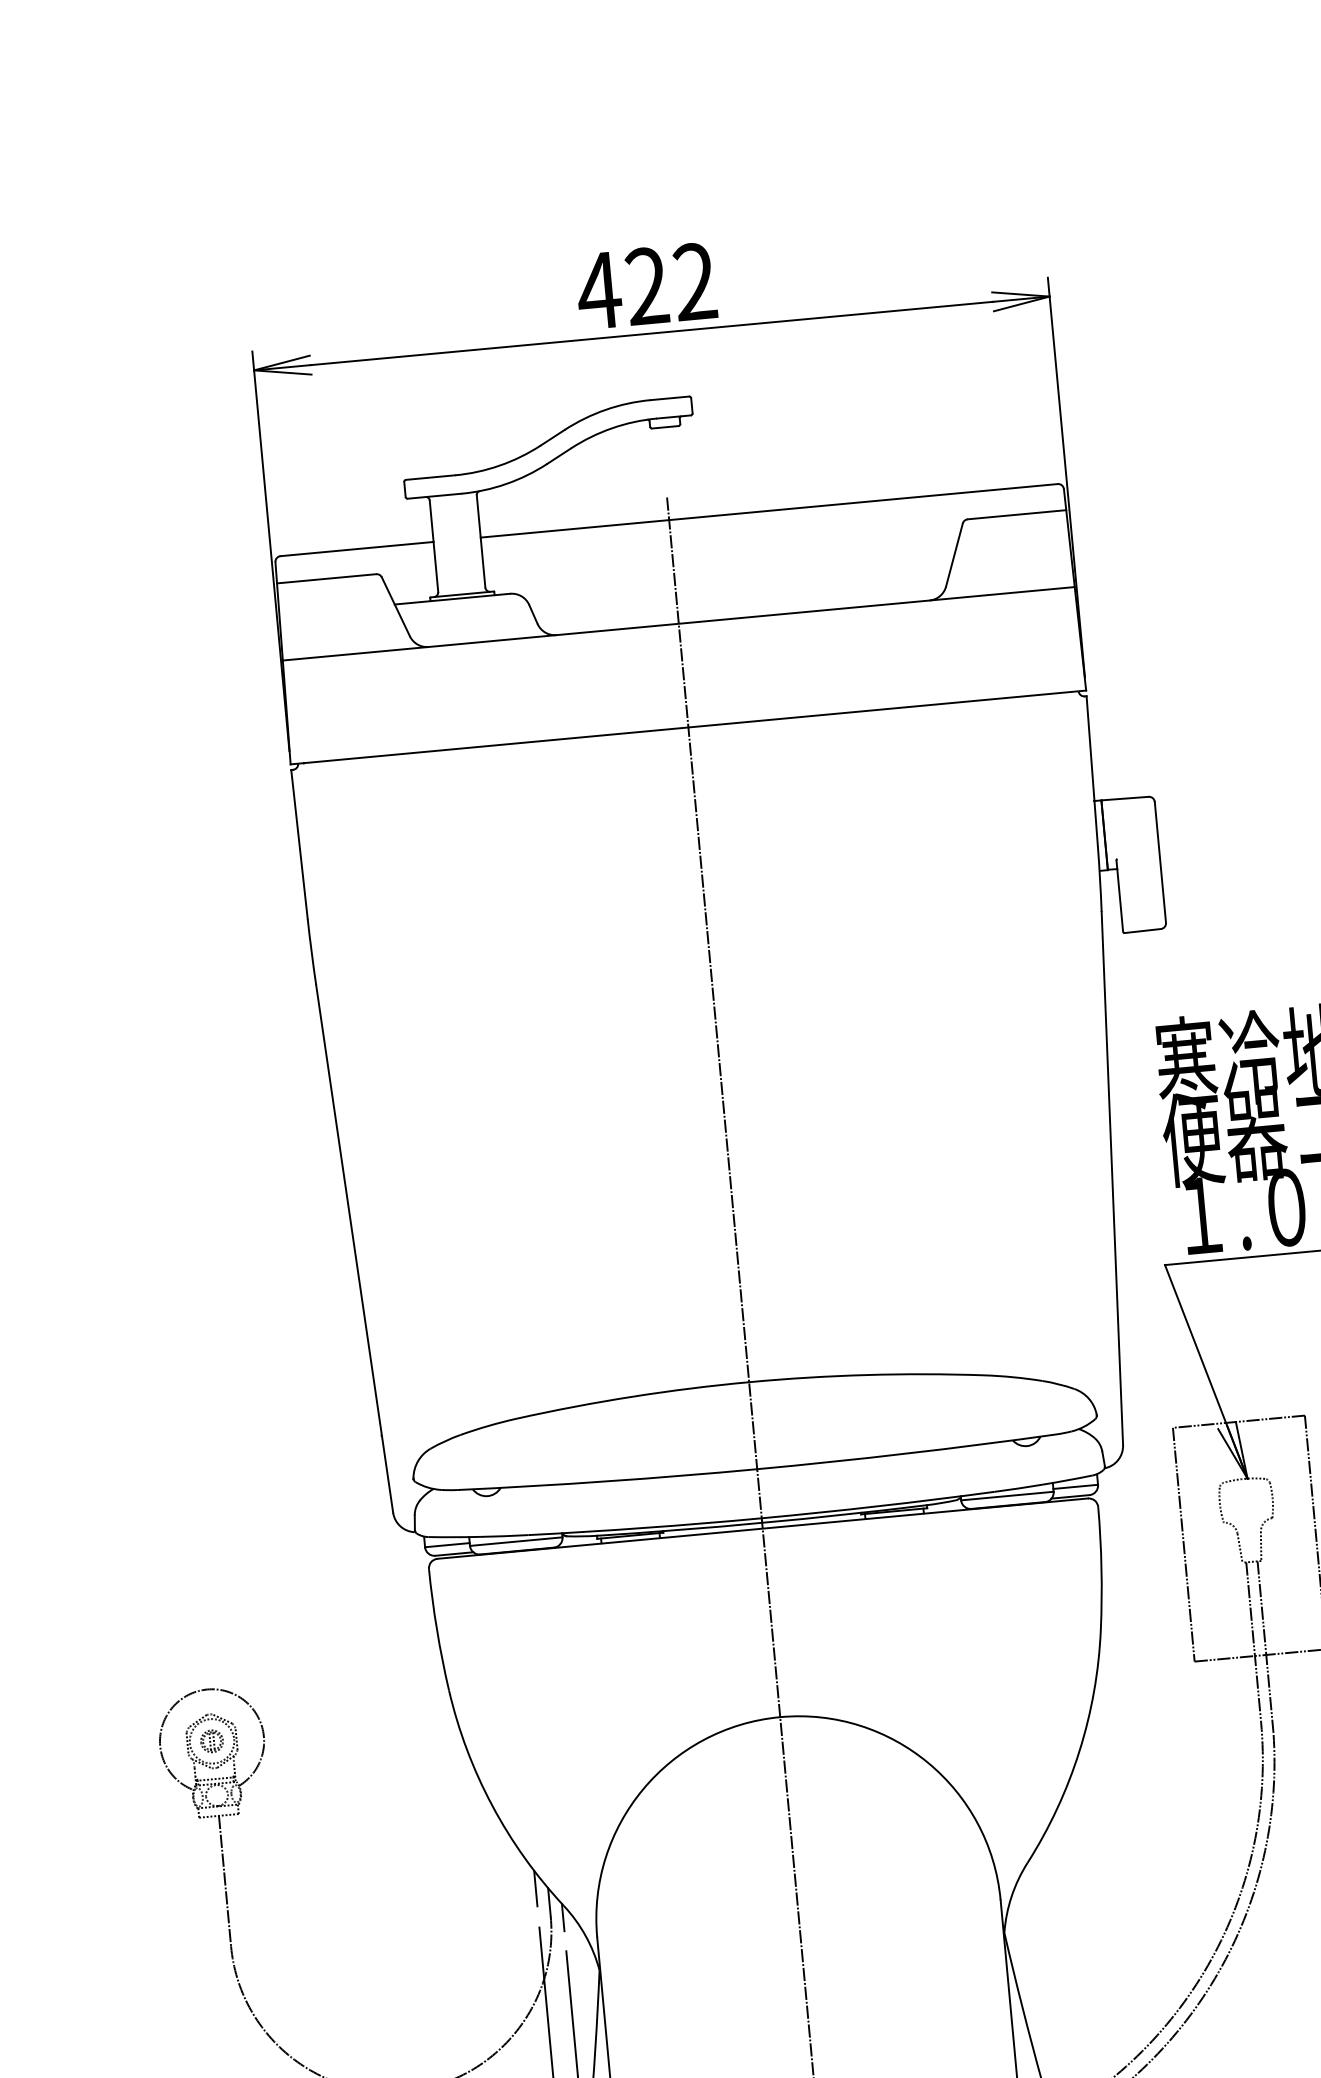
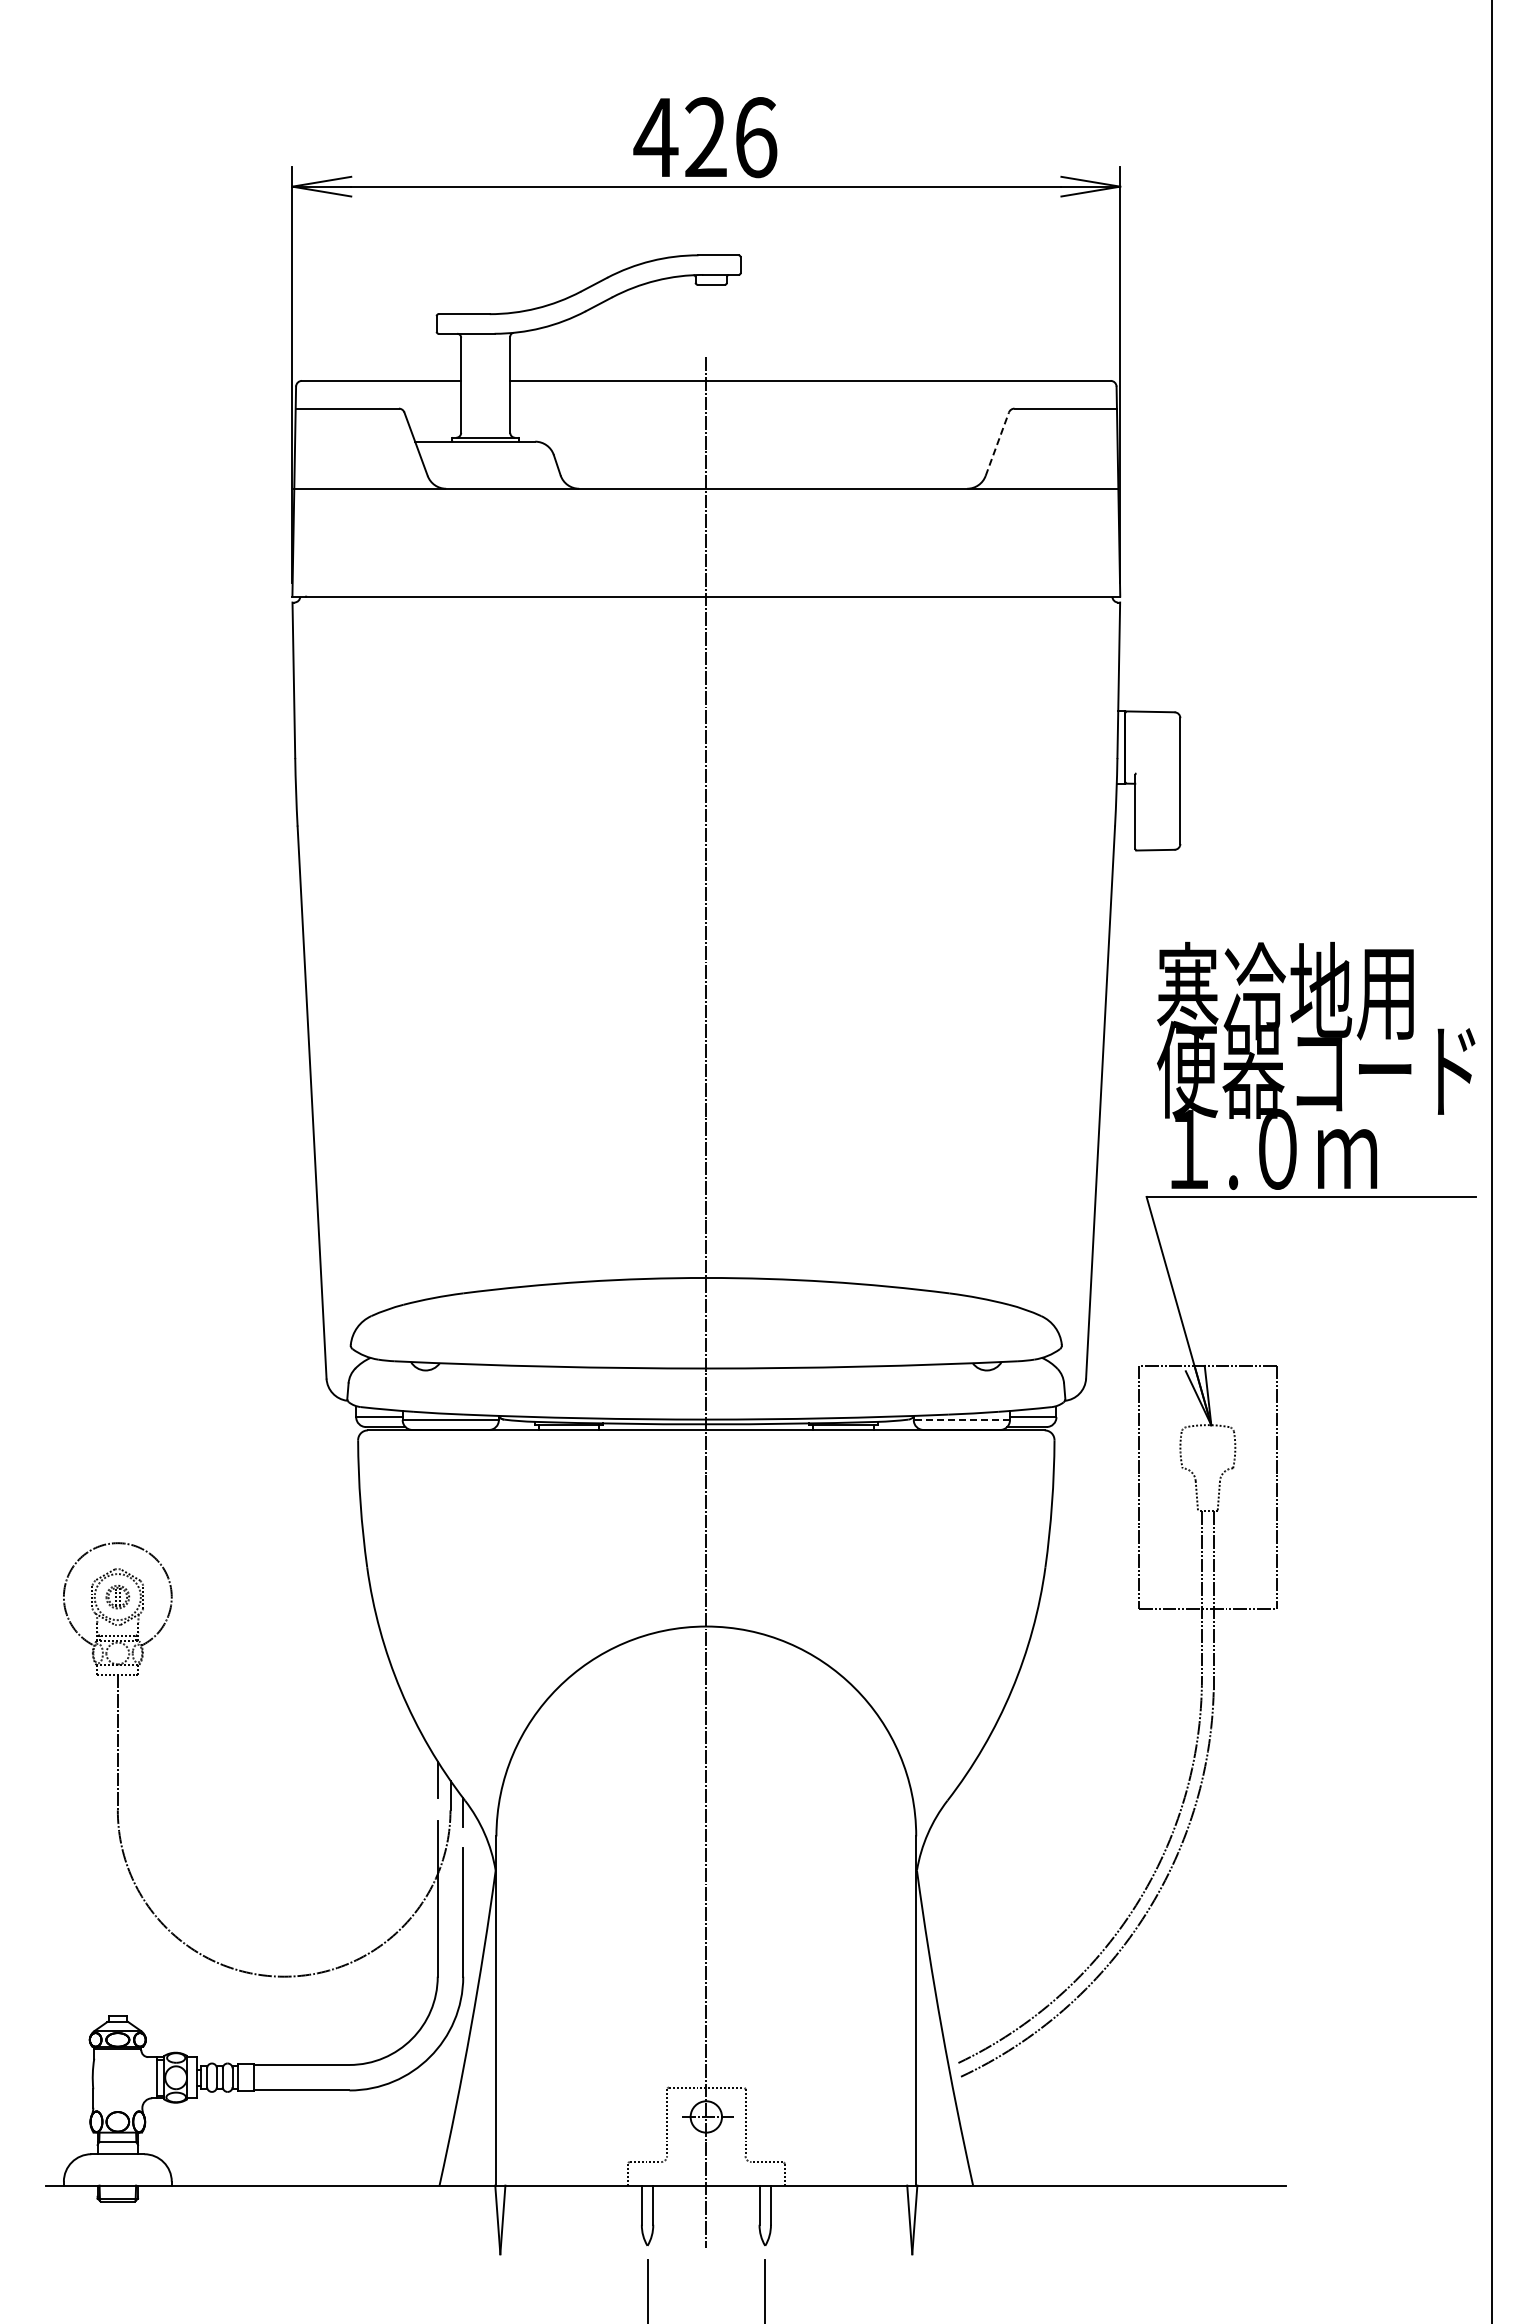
text: (695, 281) -> (756, 137), 422 -> 426
line: (954, 555) -> (997, 444), solid -> dashed
line: (1007, 1496) -> (961, 1420), solid -> dashed

